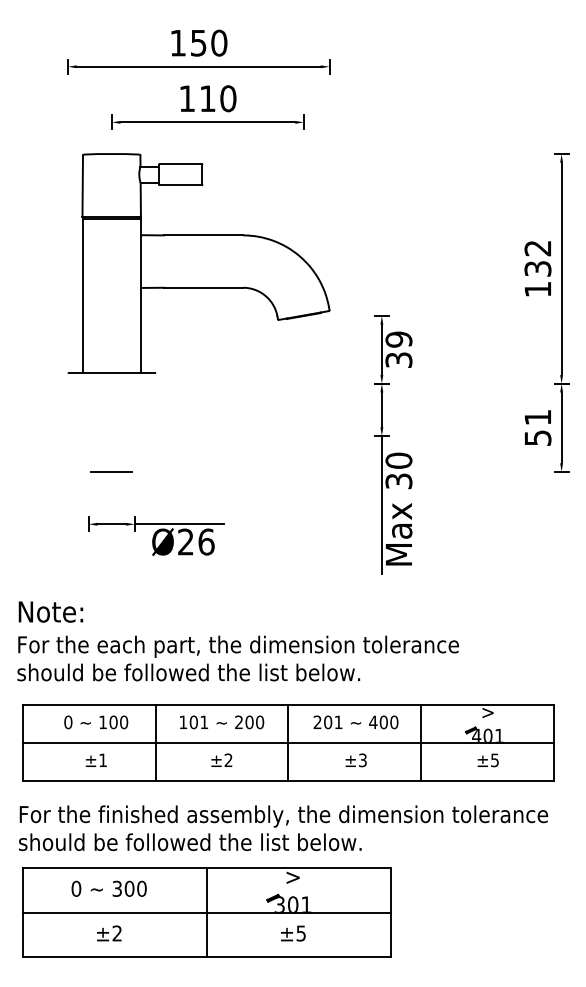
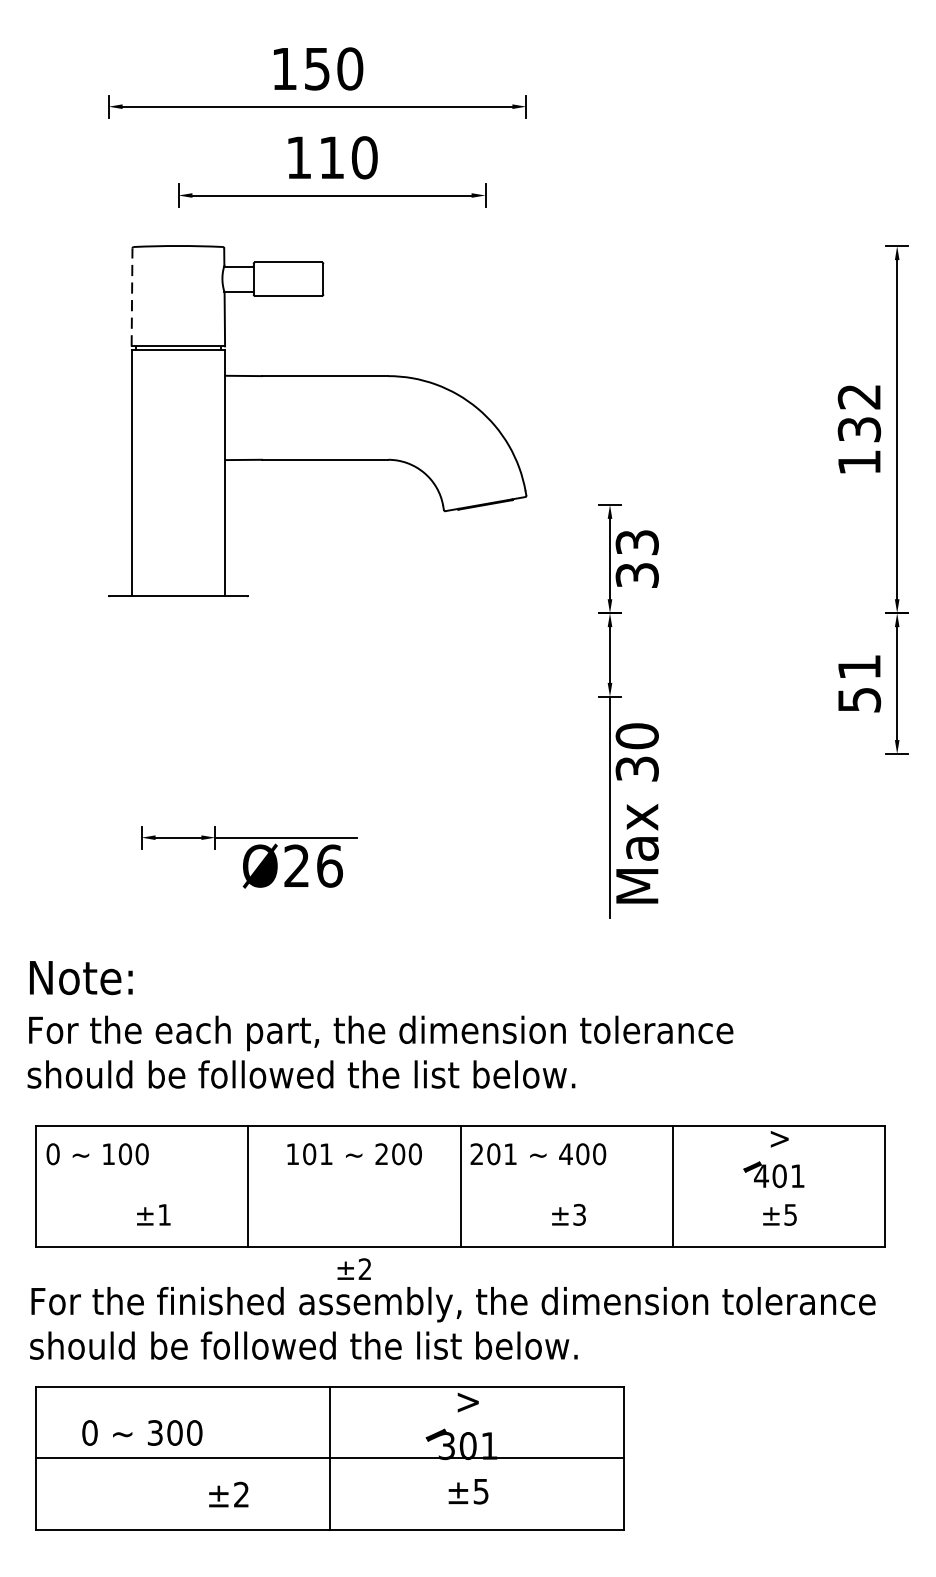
line: (82, 186) -> (131, 297), solid -> dashed
text: (398, 339) -> (636, 542), 39 -> 33
line: (111, 471) -> (177, 753), removed
text: (96, 722) -> (98, 1154), moved
text: (355, 722) -> (537, 1154), moved
line: (287, 742) -> (459, 1186), removed
text: (221, 759) -> (353, 1267), moved
text: (108, 888) -> (141, 1432), moved
text: (109, 933) -> (229, 1494), moved

